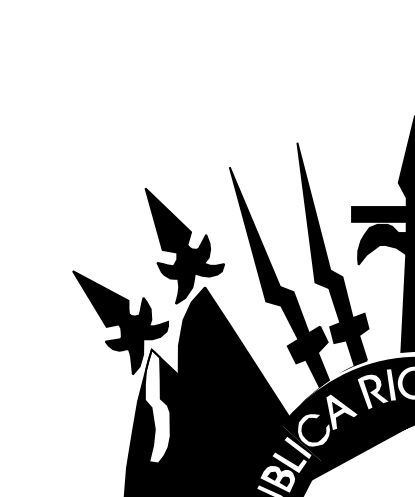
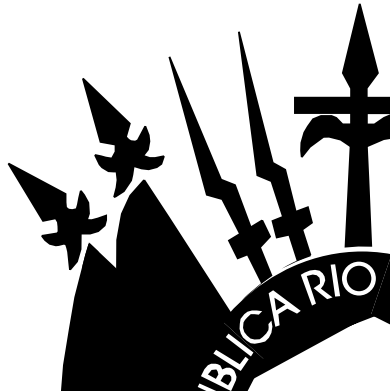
fill: (157, 406) -> (95, 302), added

